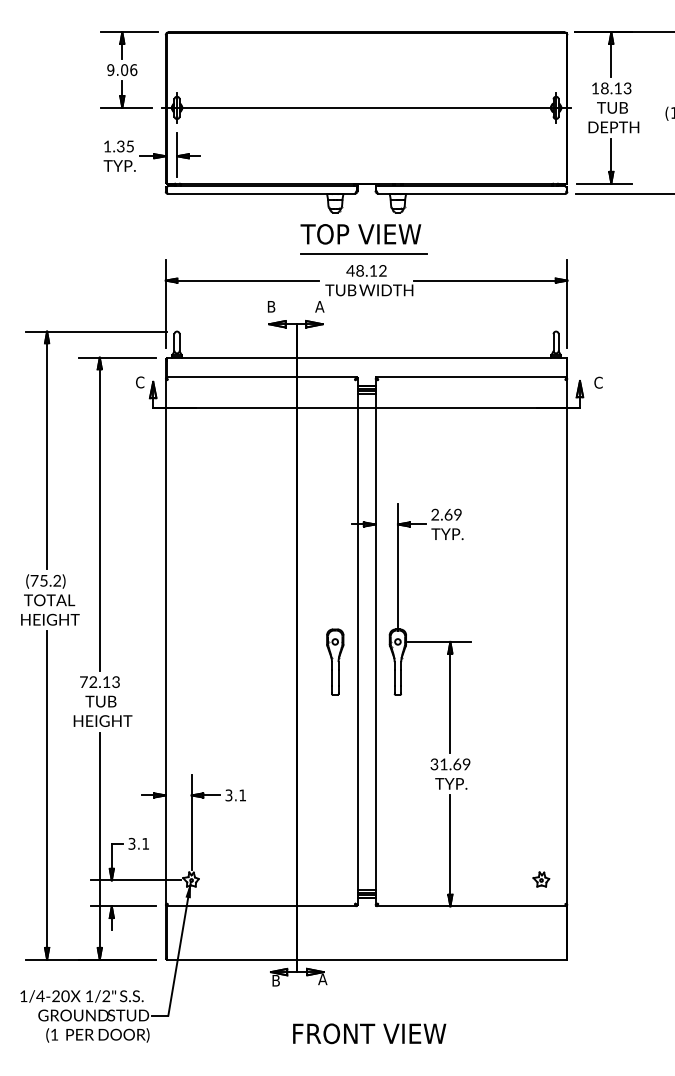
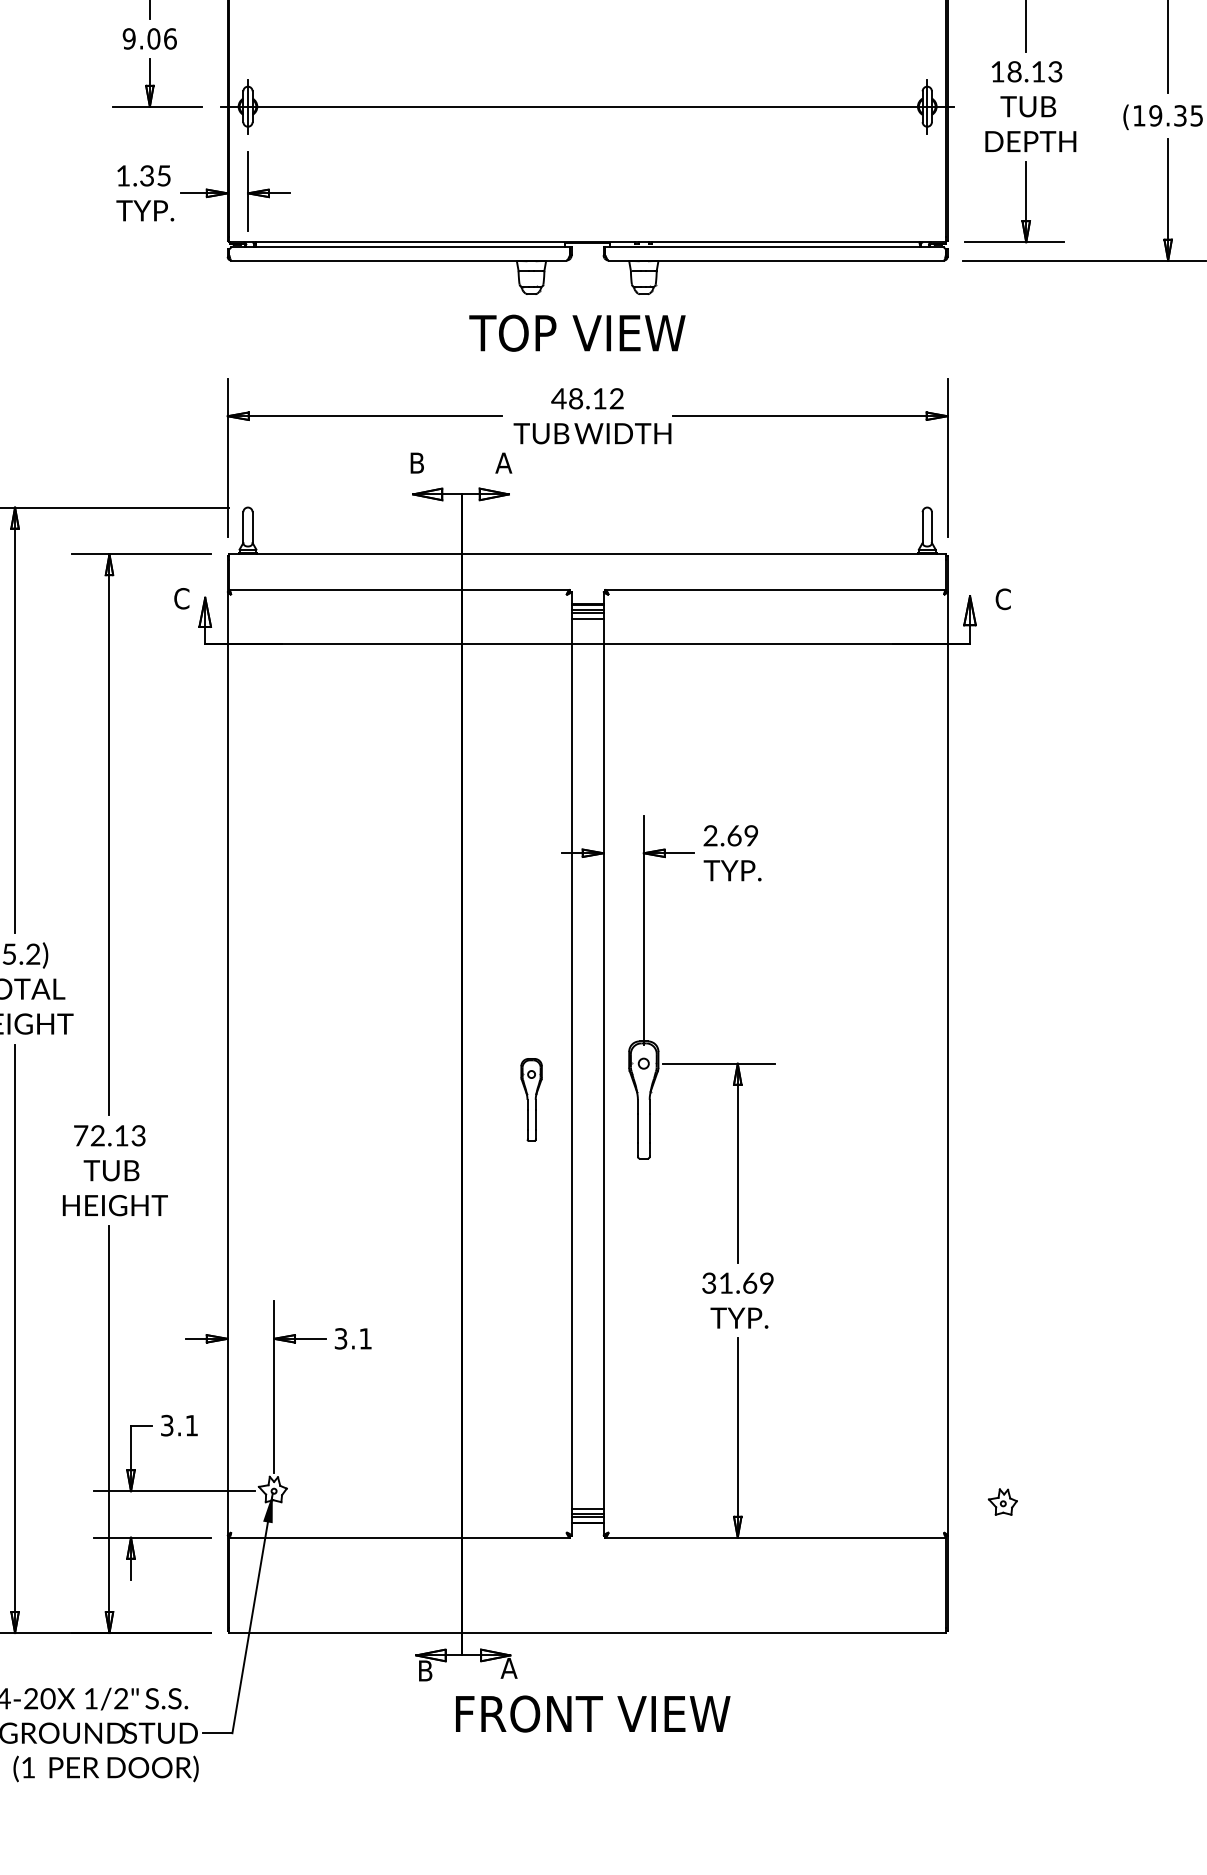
line: (363, 253) -> (582, 367), removed
part: (335, 661) -> (531, 1098), size x0.7
part: (541, 879) -> (1003, 1502), moved
text: (369, 1033) -> (592, 1713), moved

